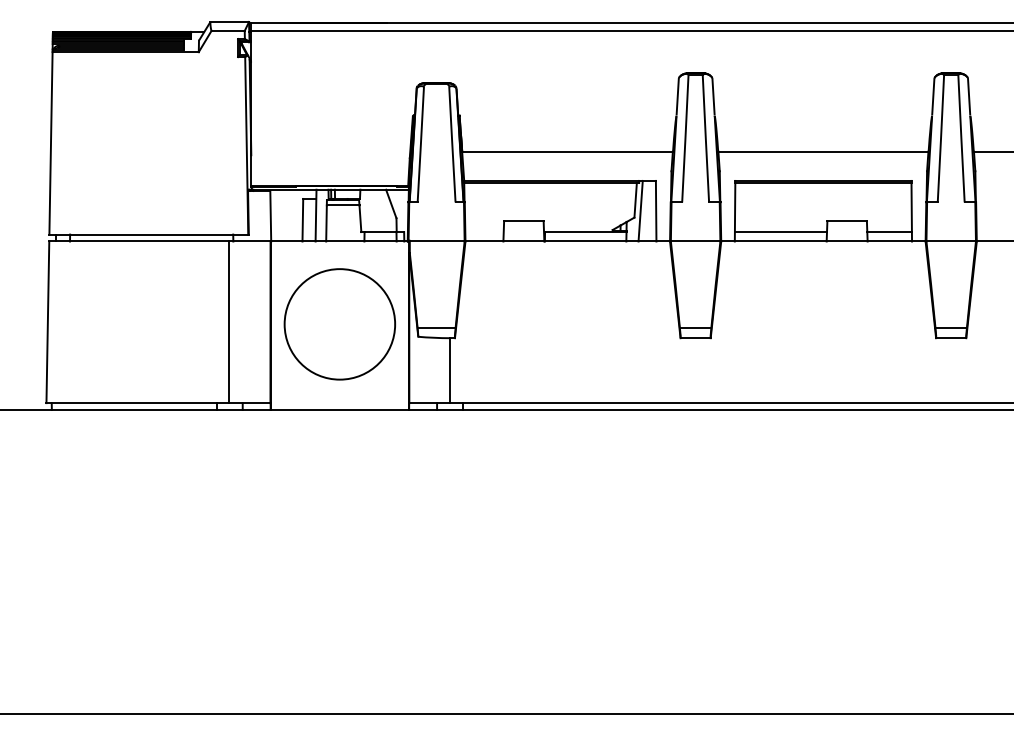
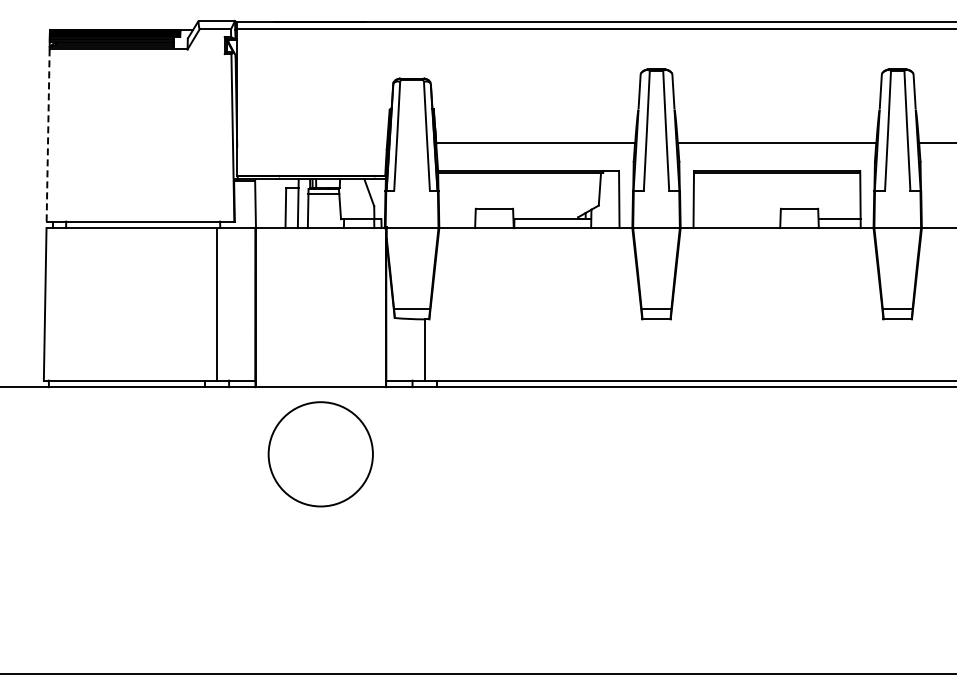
line: (51, 143) -> (48, 135), solid -> dashed
line: (640, 211) -> (604, 199), removed
line: (780, 232) -> (736, 219), removed
circle: (339, 324) -> (320, 454), moved

